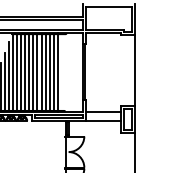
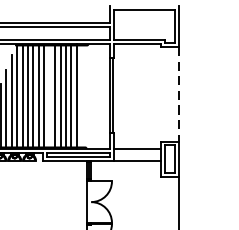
line: (134, 70) -> (178, 93), solid -> dashed
line: (37, 72) -> (49, 96), removed

